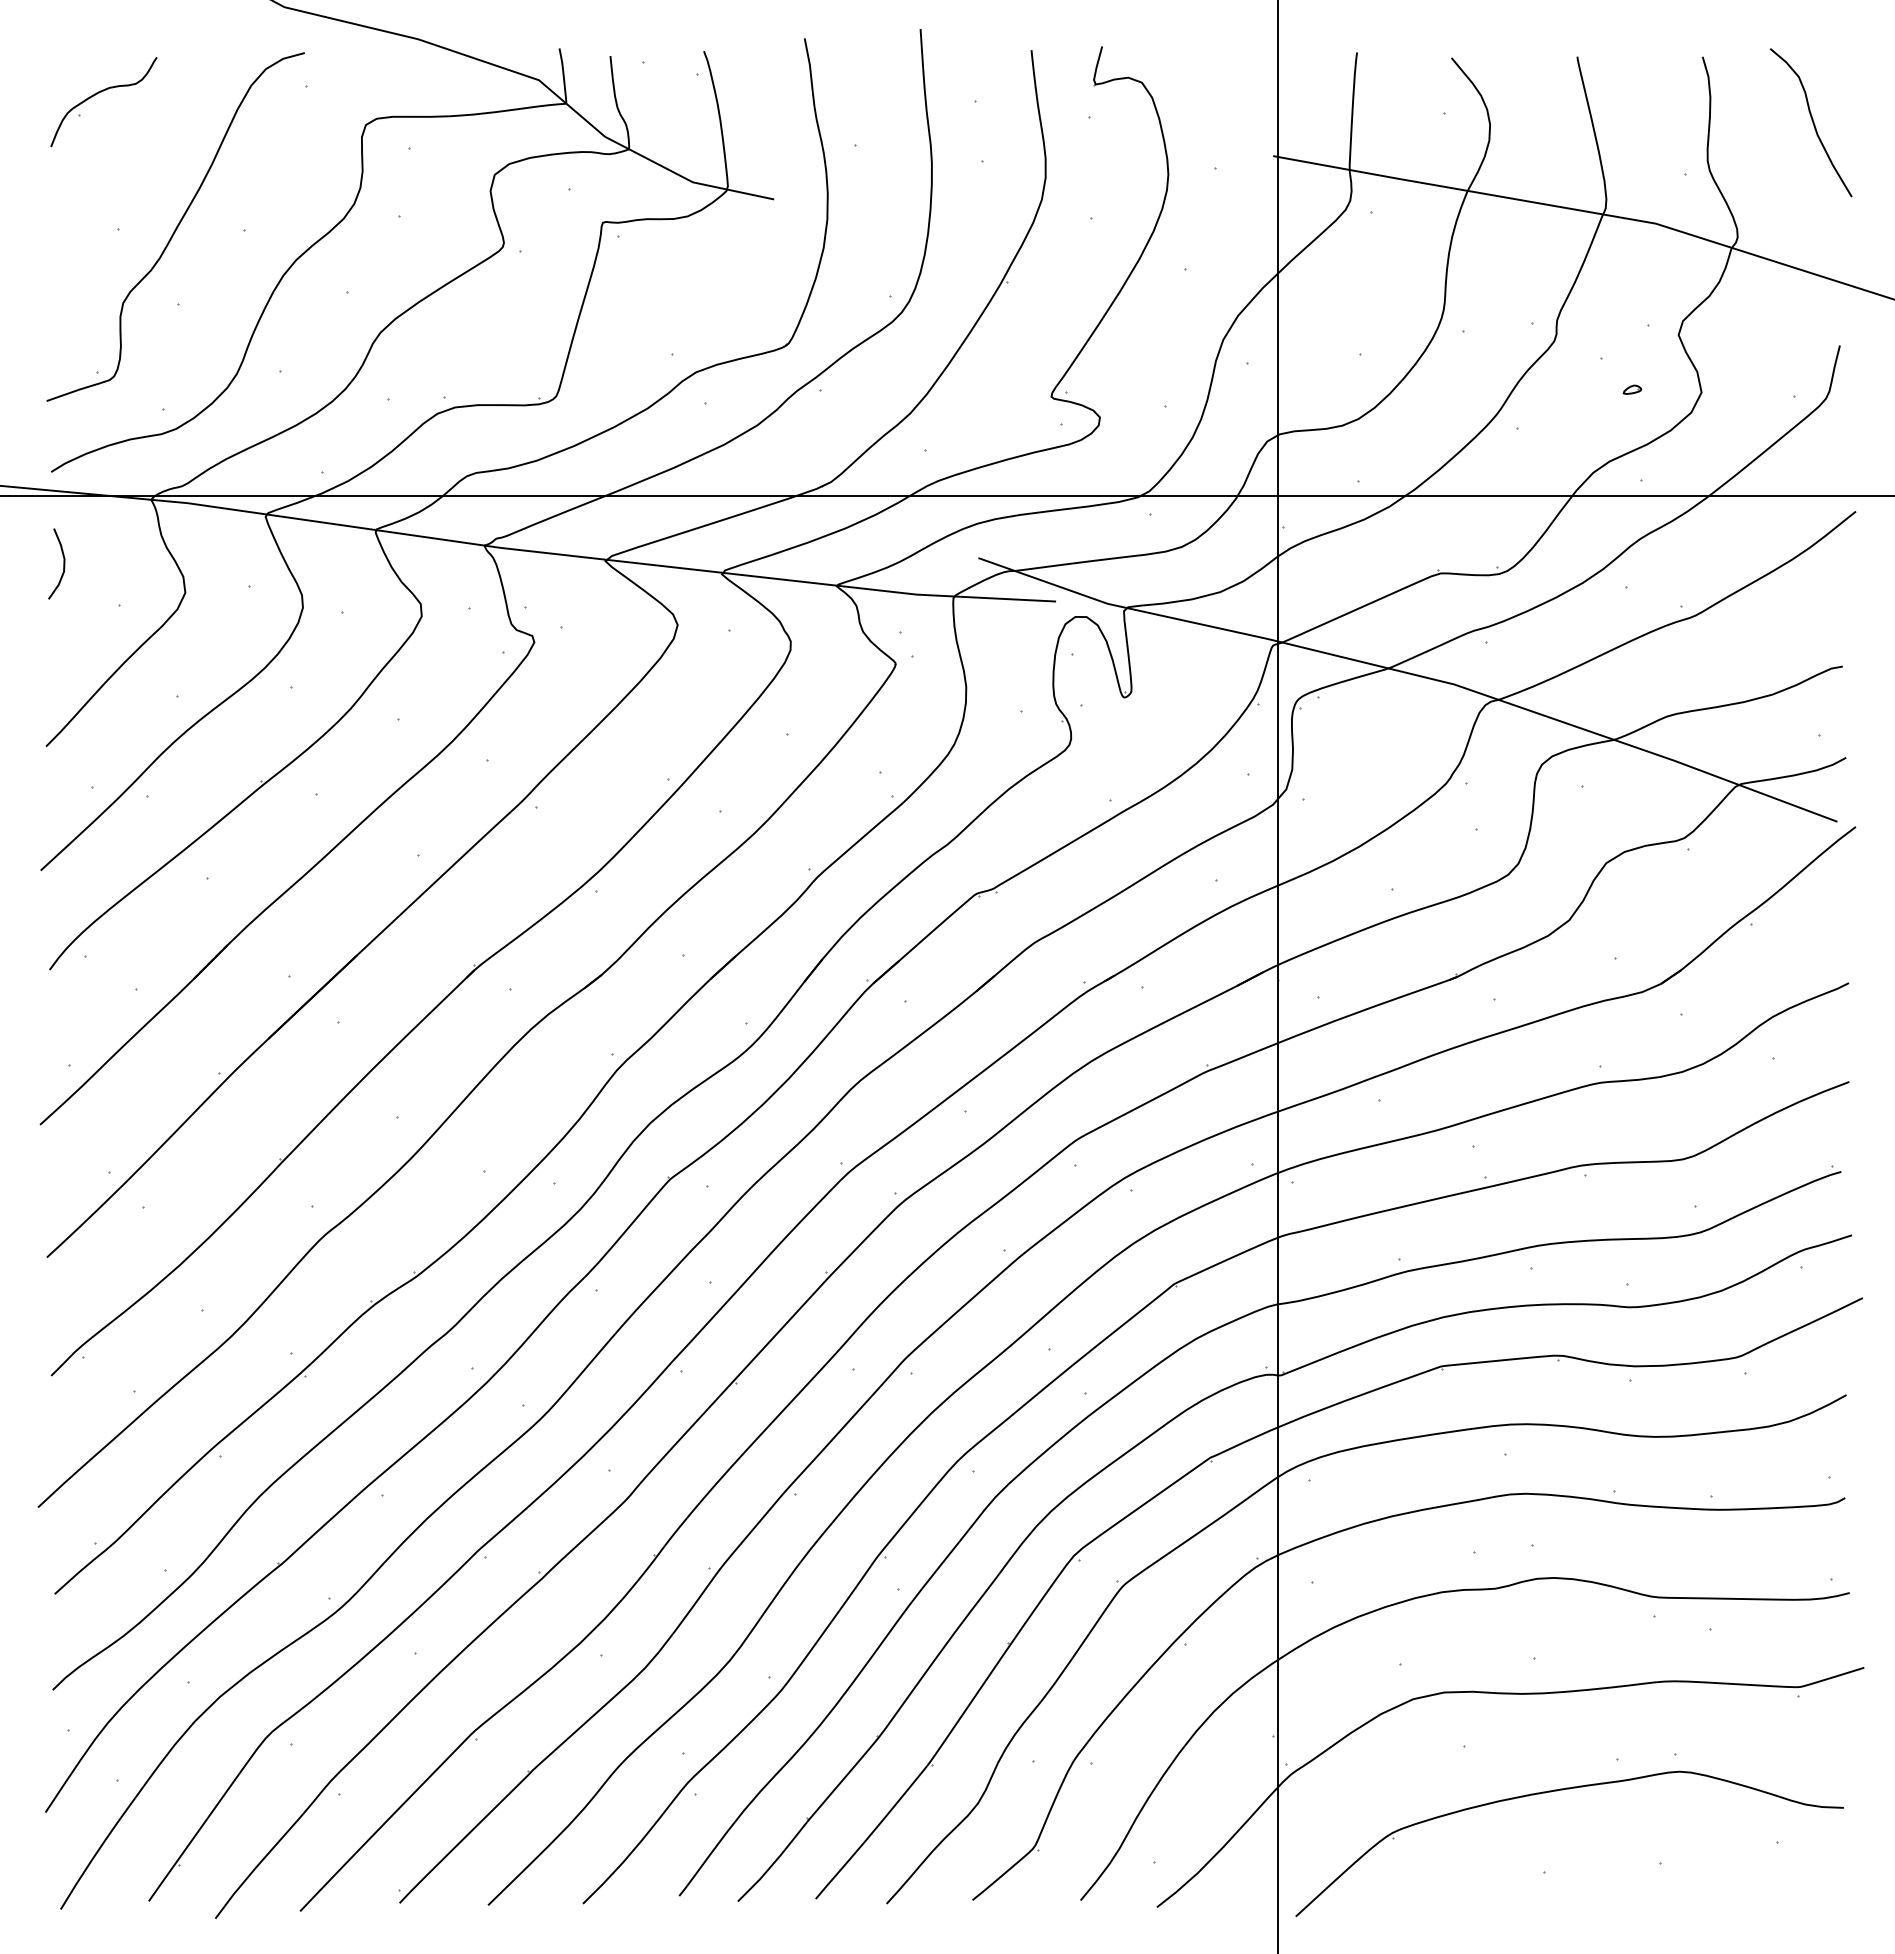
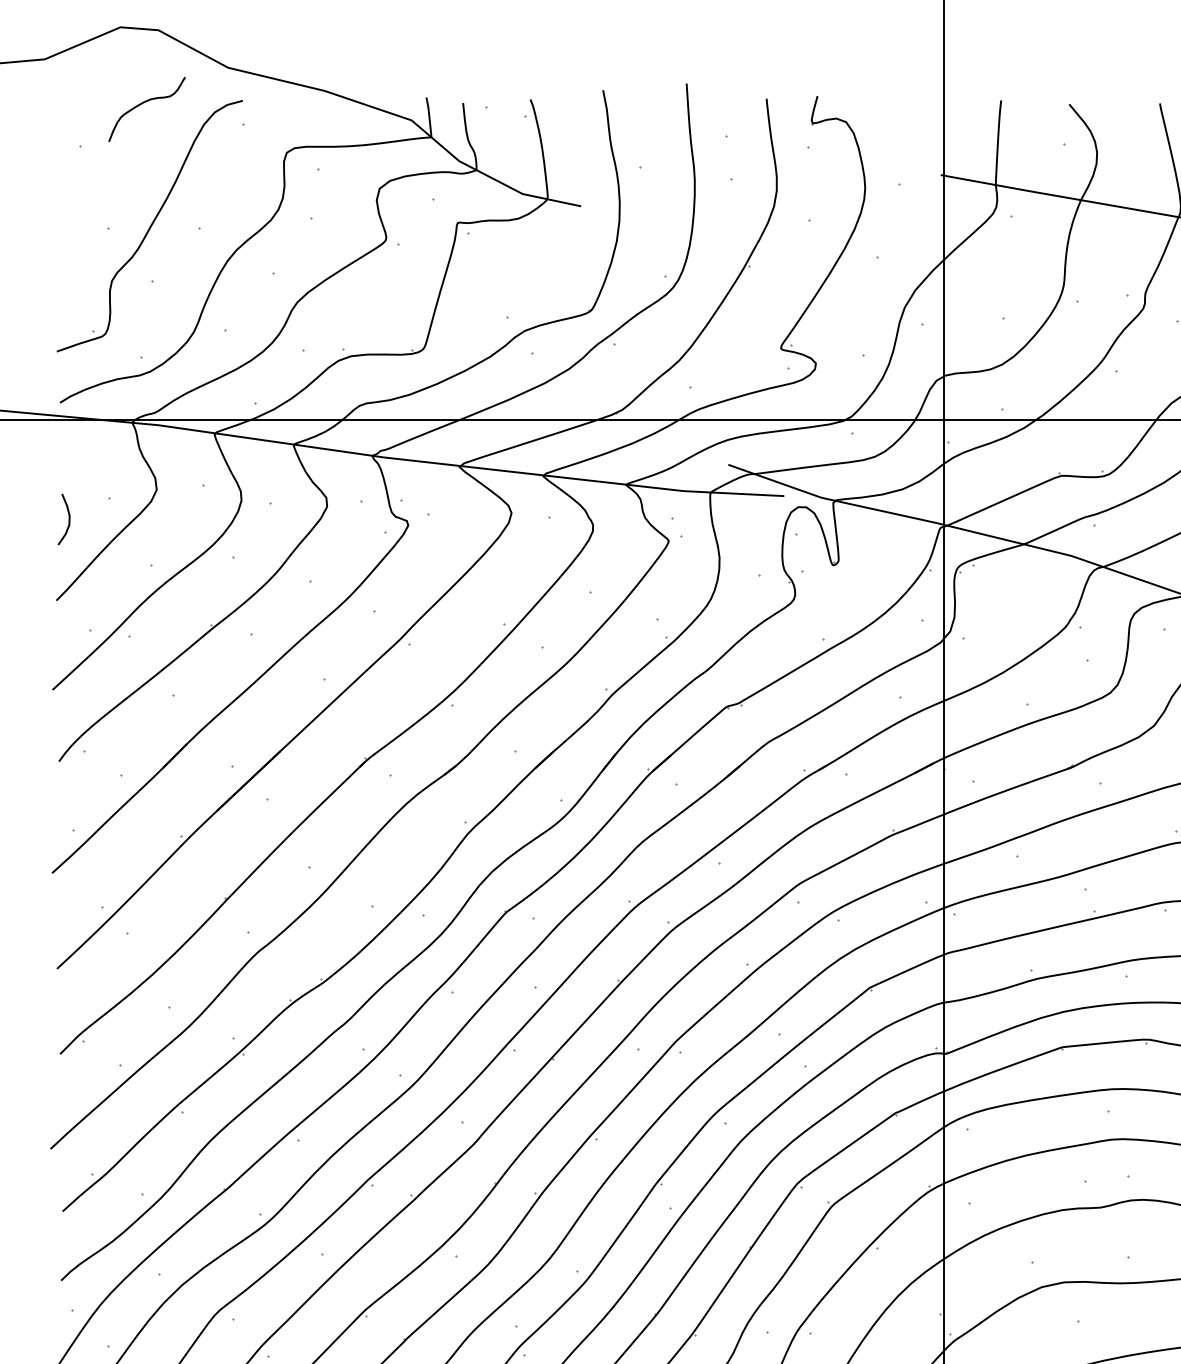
curve: (99, 93) -> (143, 103), moved
curve: (63, 563) -> (68, 519), moved

